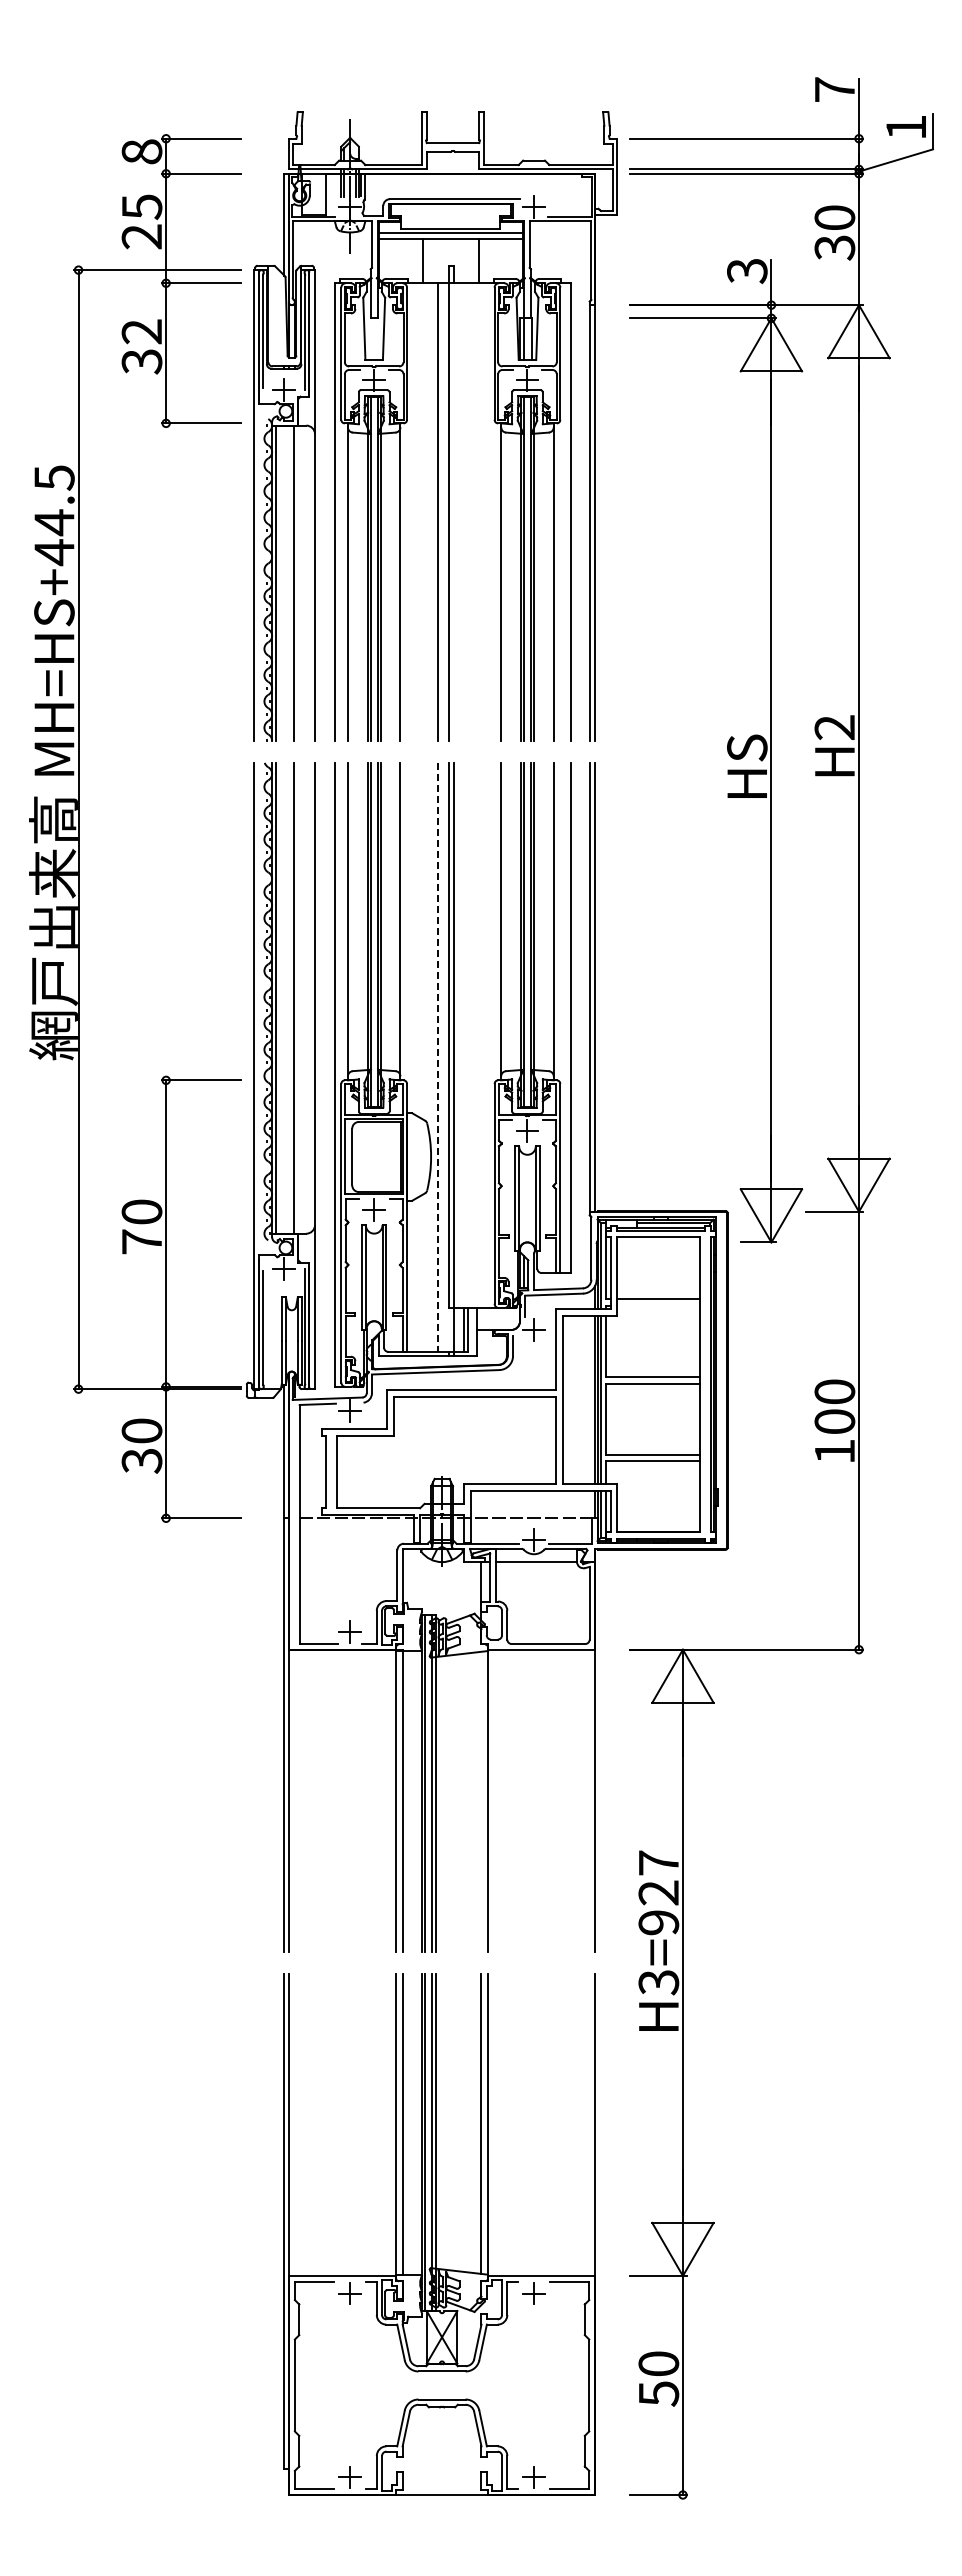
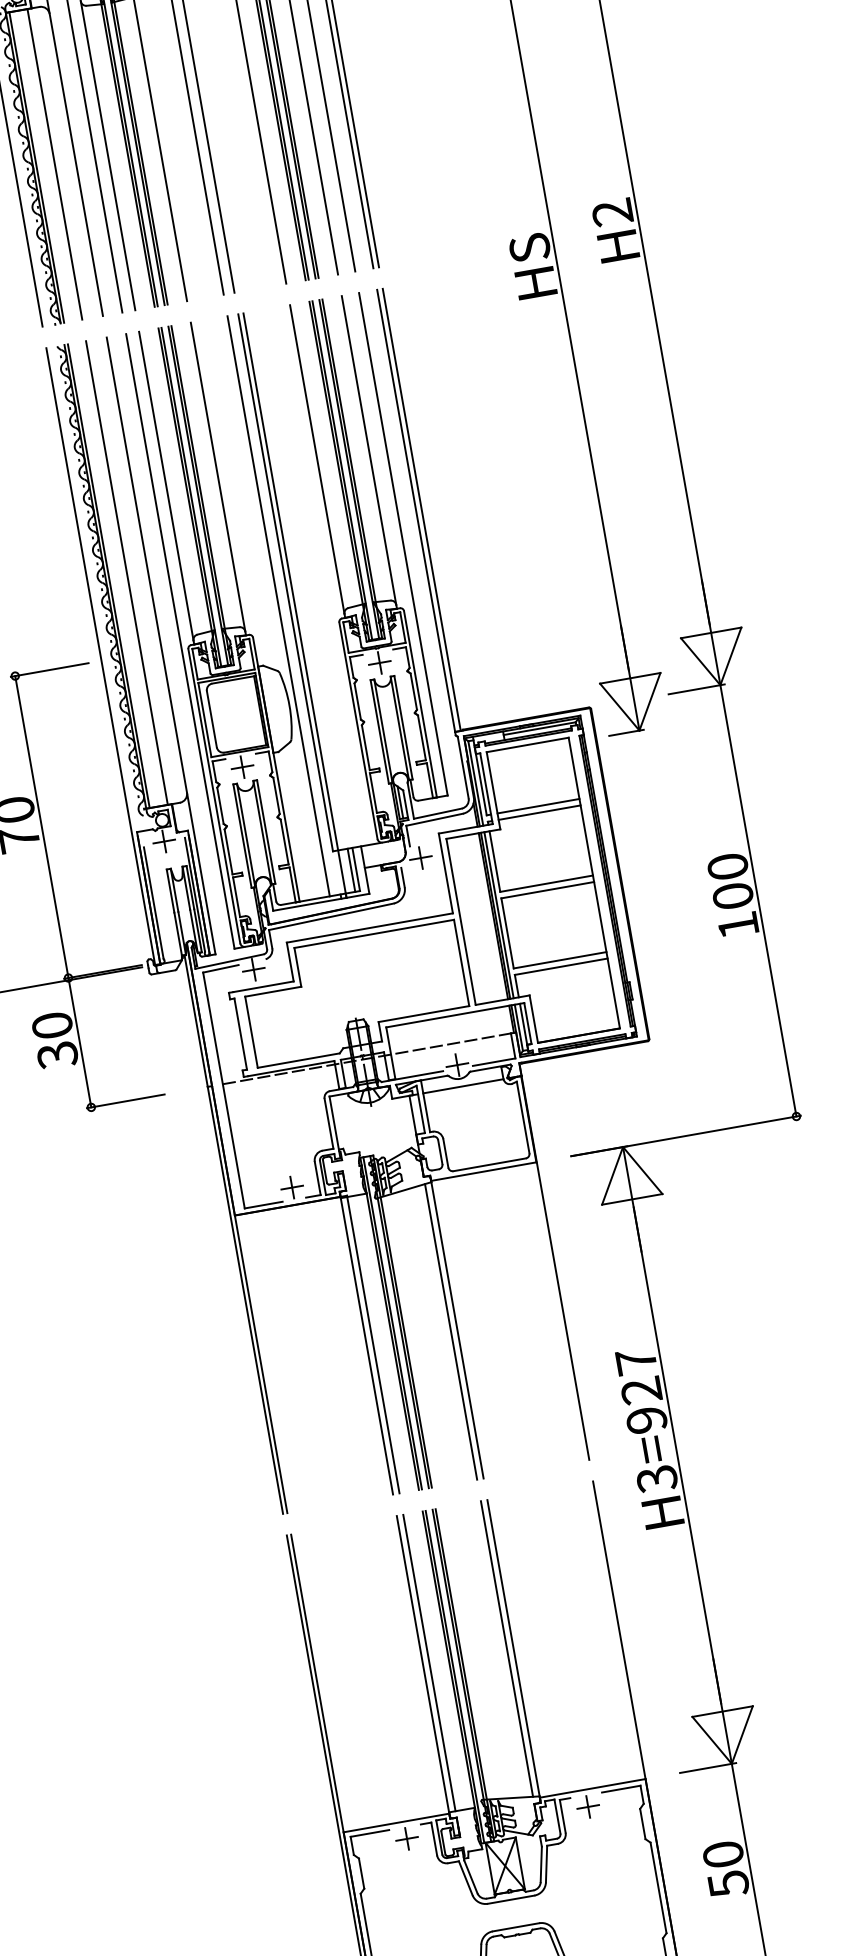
line: (437, 1057) -> (278, 606), dashed -> solid
line: (658, 1305) -> (539, 812), added
line: (481, 1801) -> (451, 1331), added

